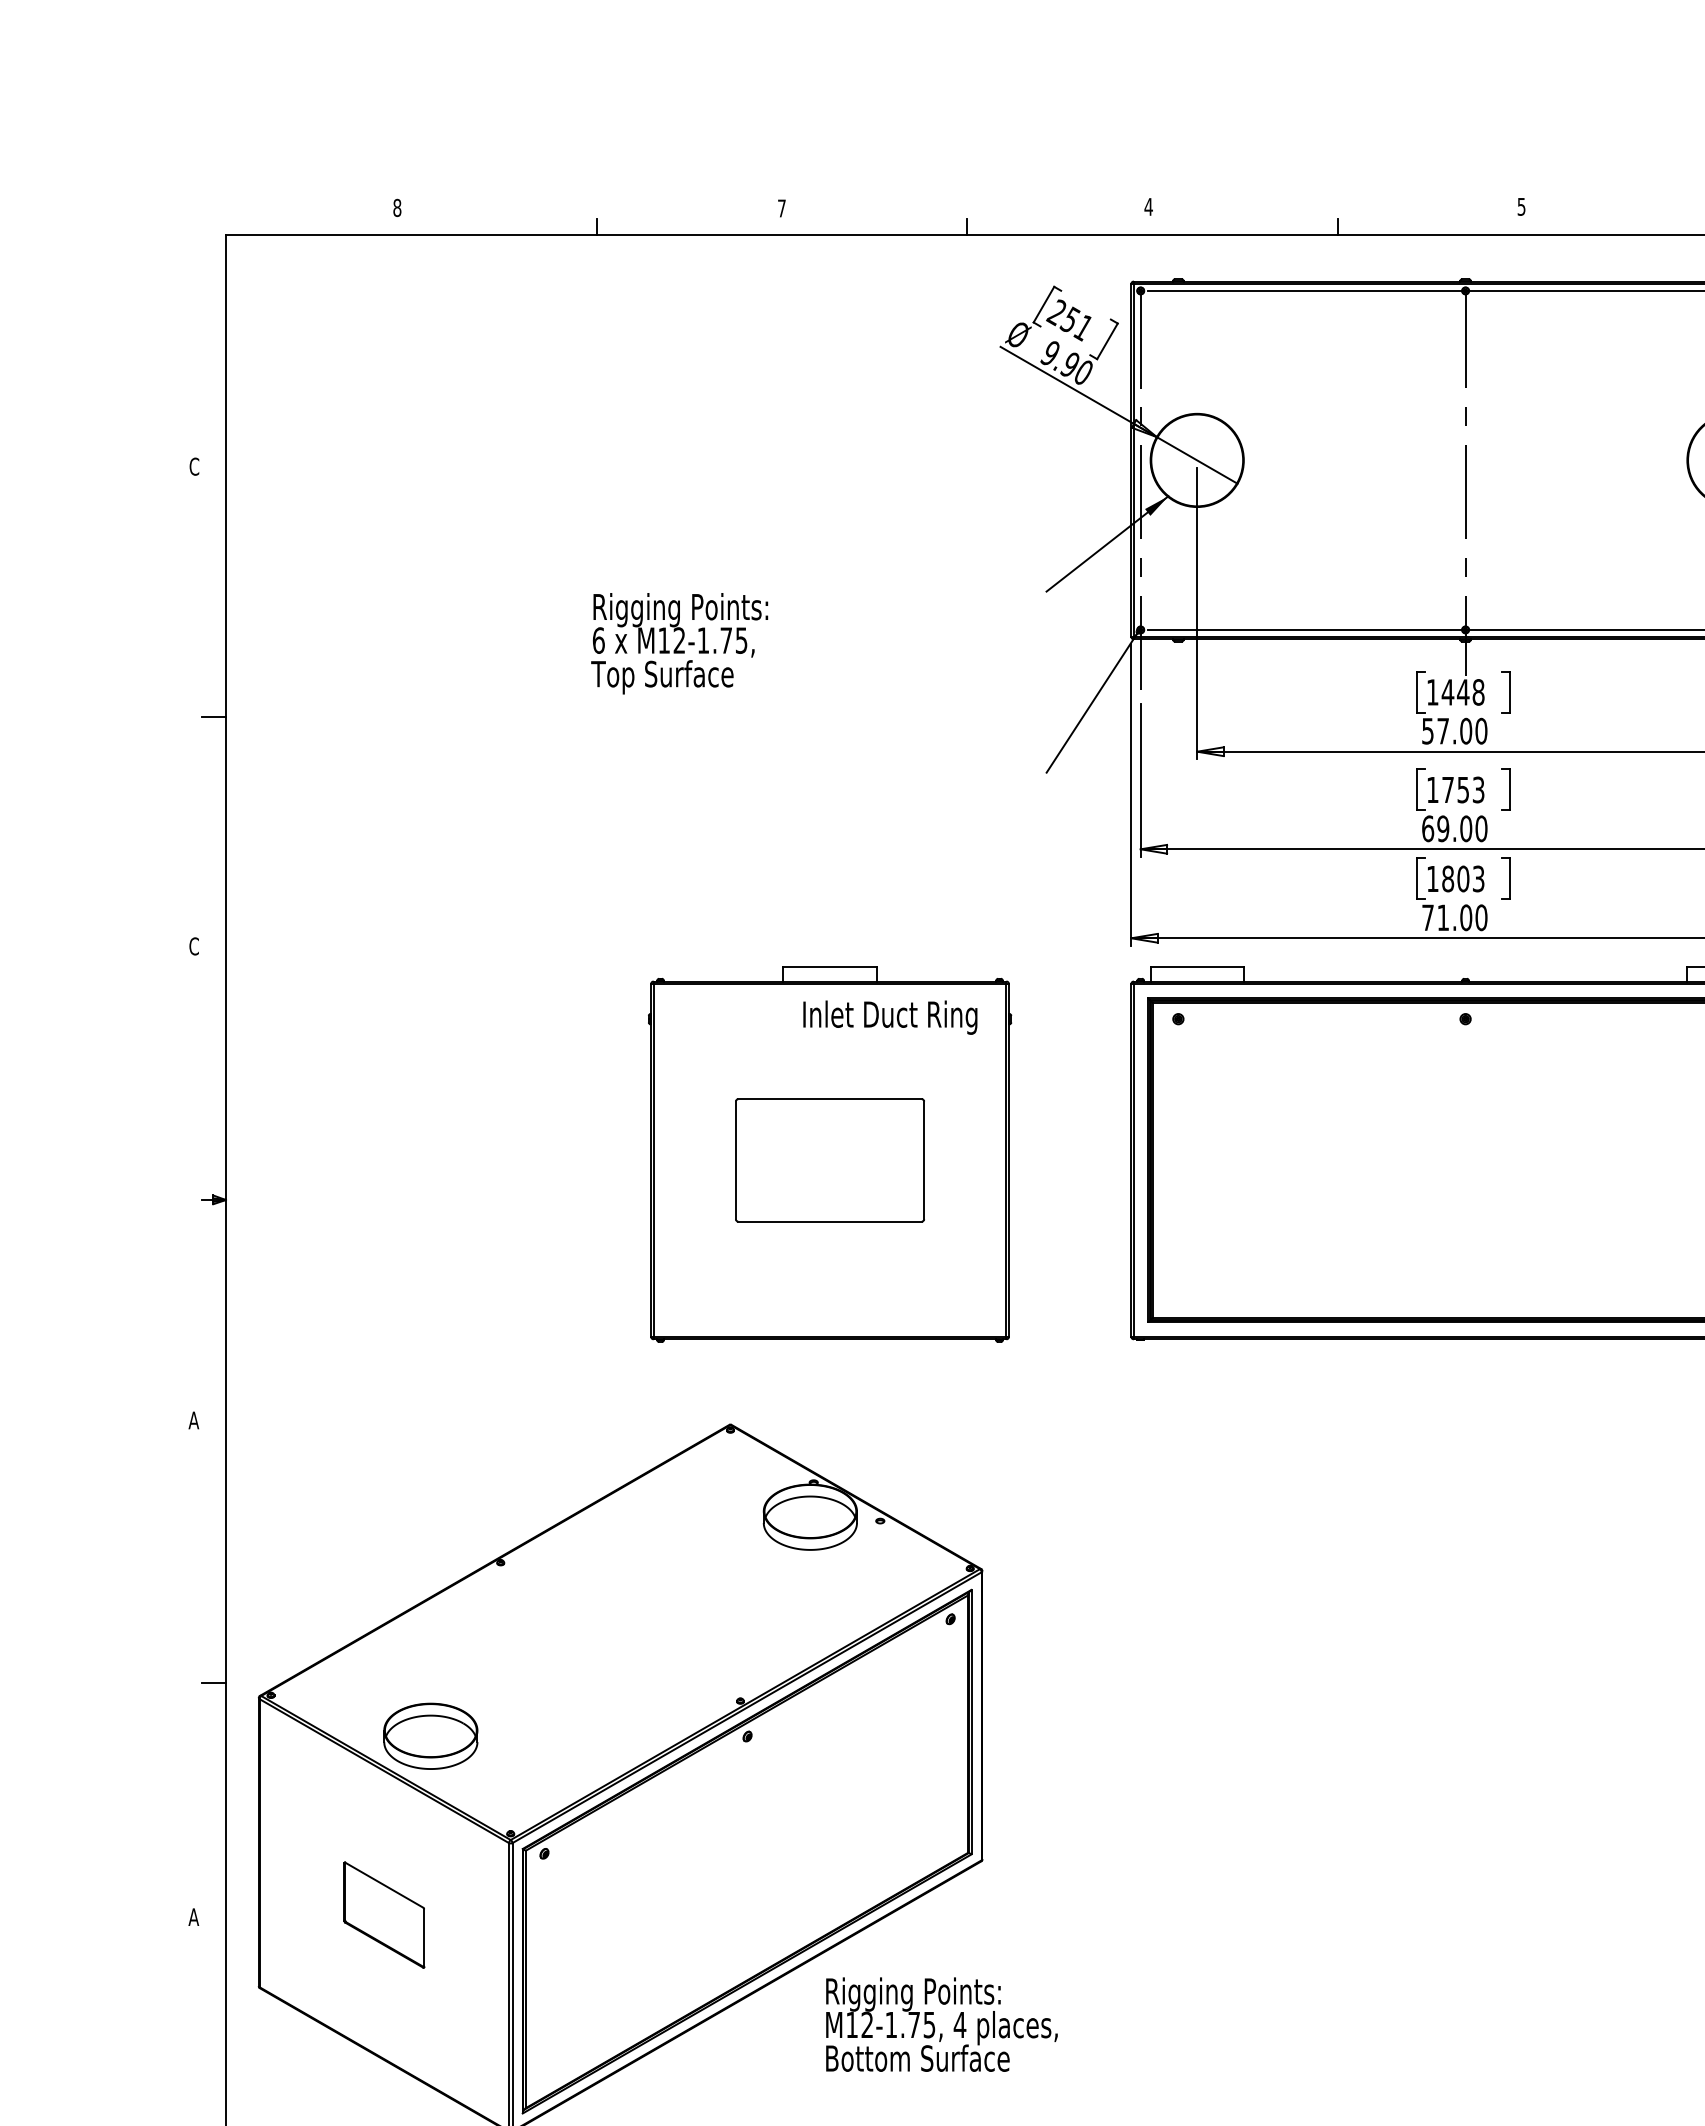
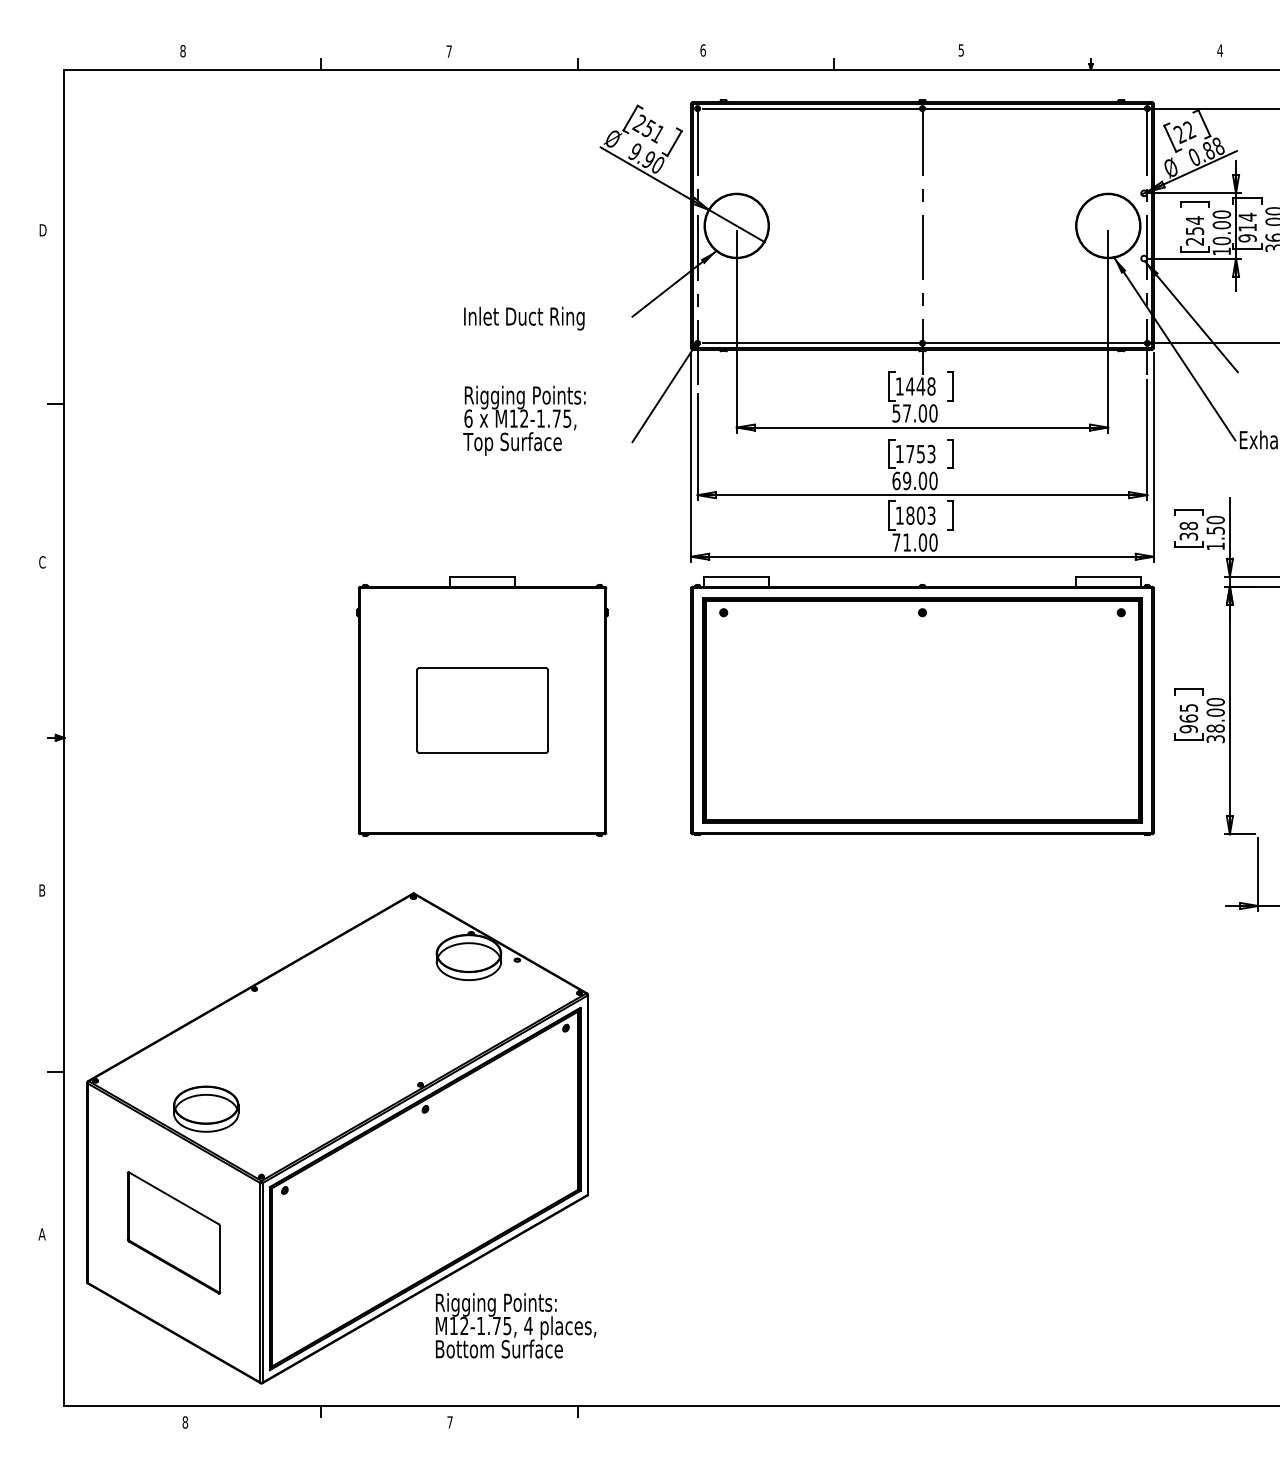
text: (1149, 206) -> (703, 50), 4 -> 6
text: (194, 466) -> (42, 230), C -> D
text: (679, 643) -> (524, 420), moved
text: (890, 1017) -> (524, 318), moved
text: (192, 1420) -> (41, 890), A -> B
part: (383, 1914) -> (173, 1232), size x1.67
text: (942, 2024) -> (516, 1325), moved

